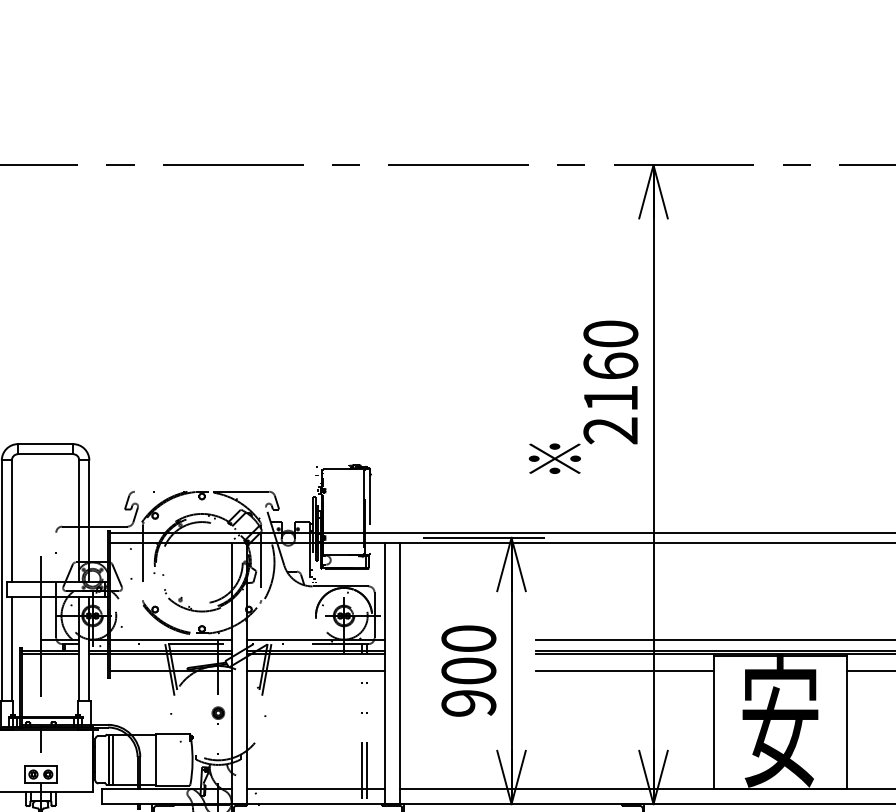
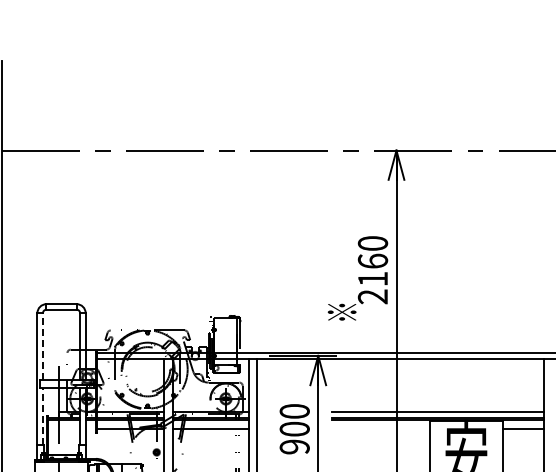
line: (10, 520) -> (42, 346), solid -> dashed
line: (10, 647) -> (42, 416), solid -> dashed
line: (624, 671) -> (380, 429), removed

